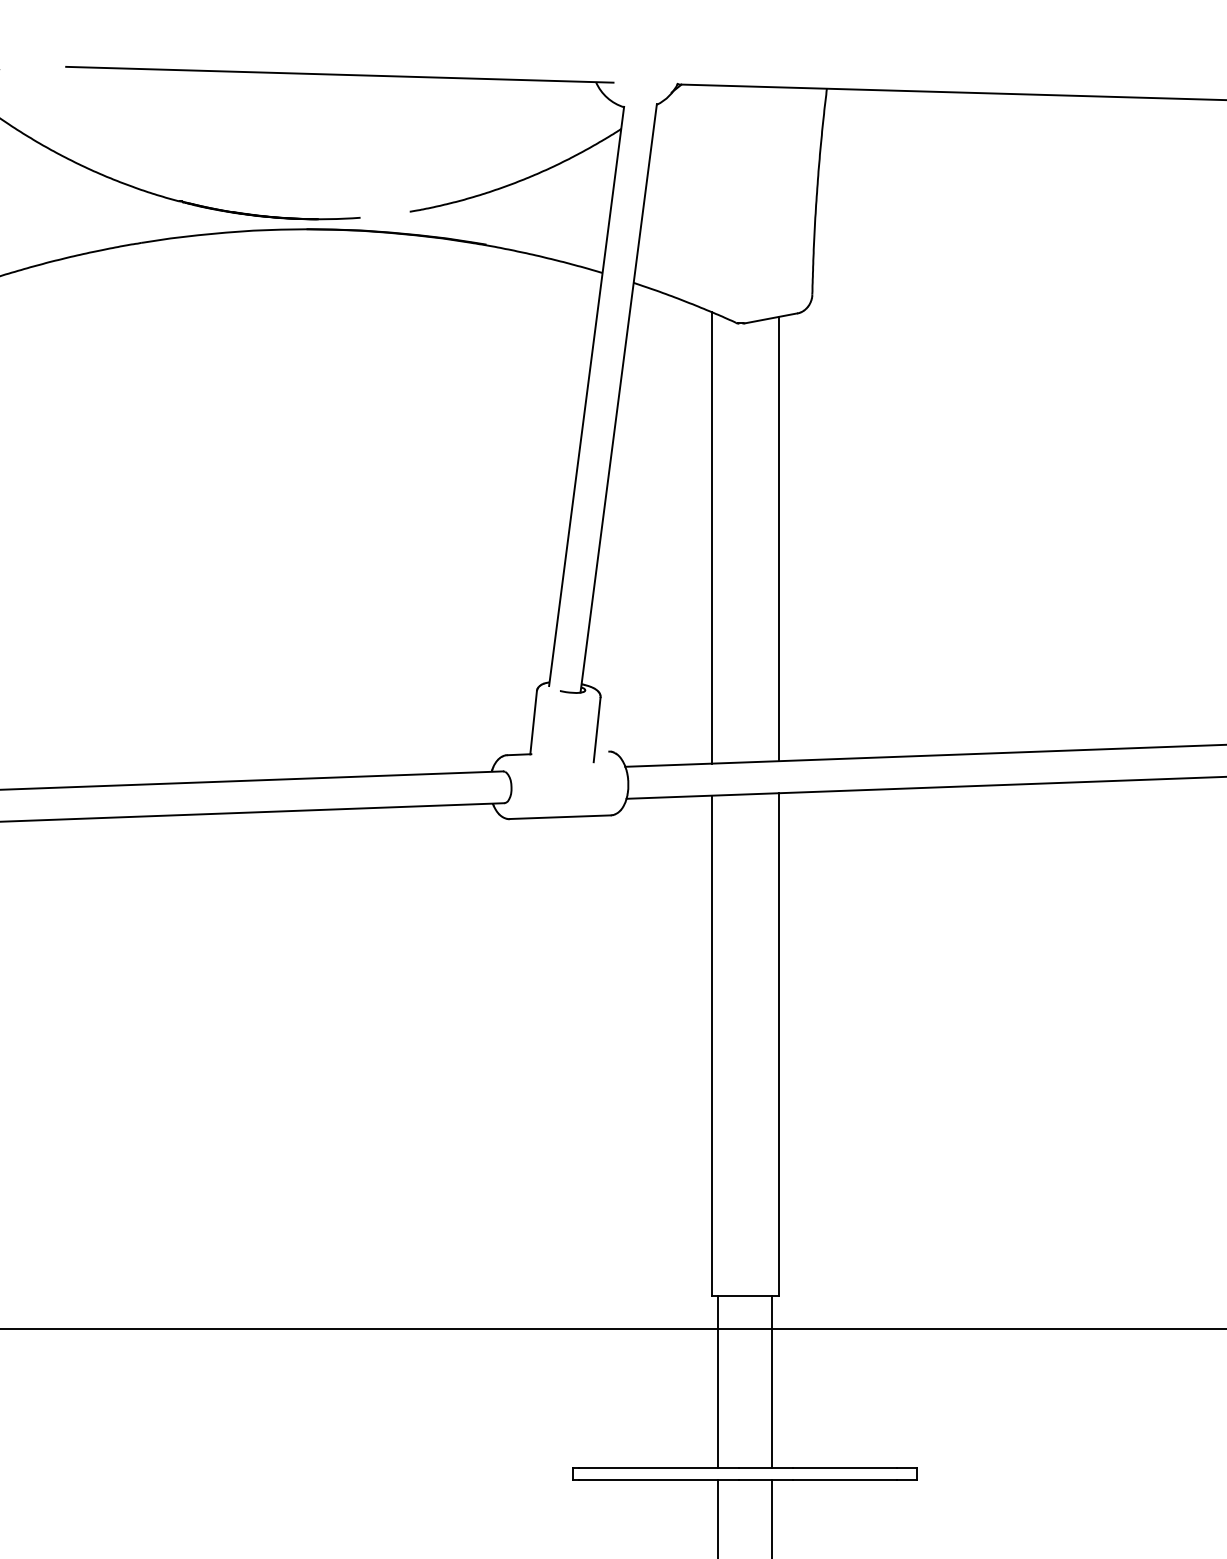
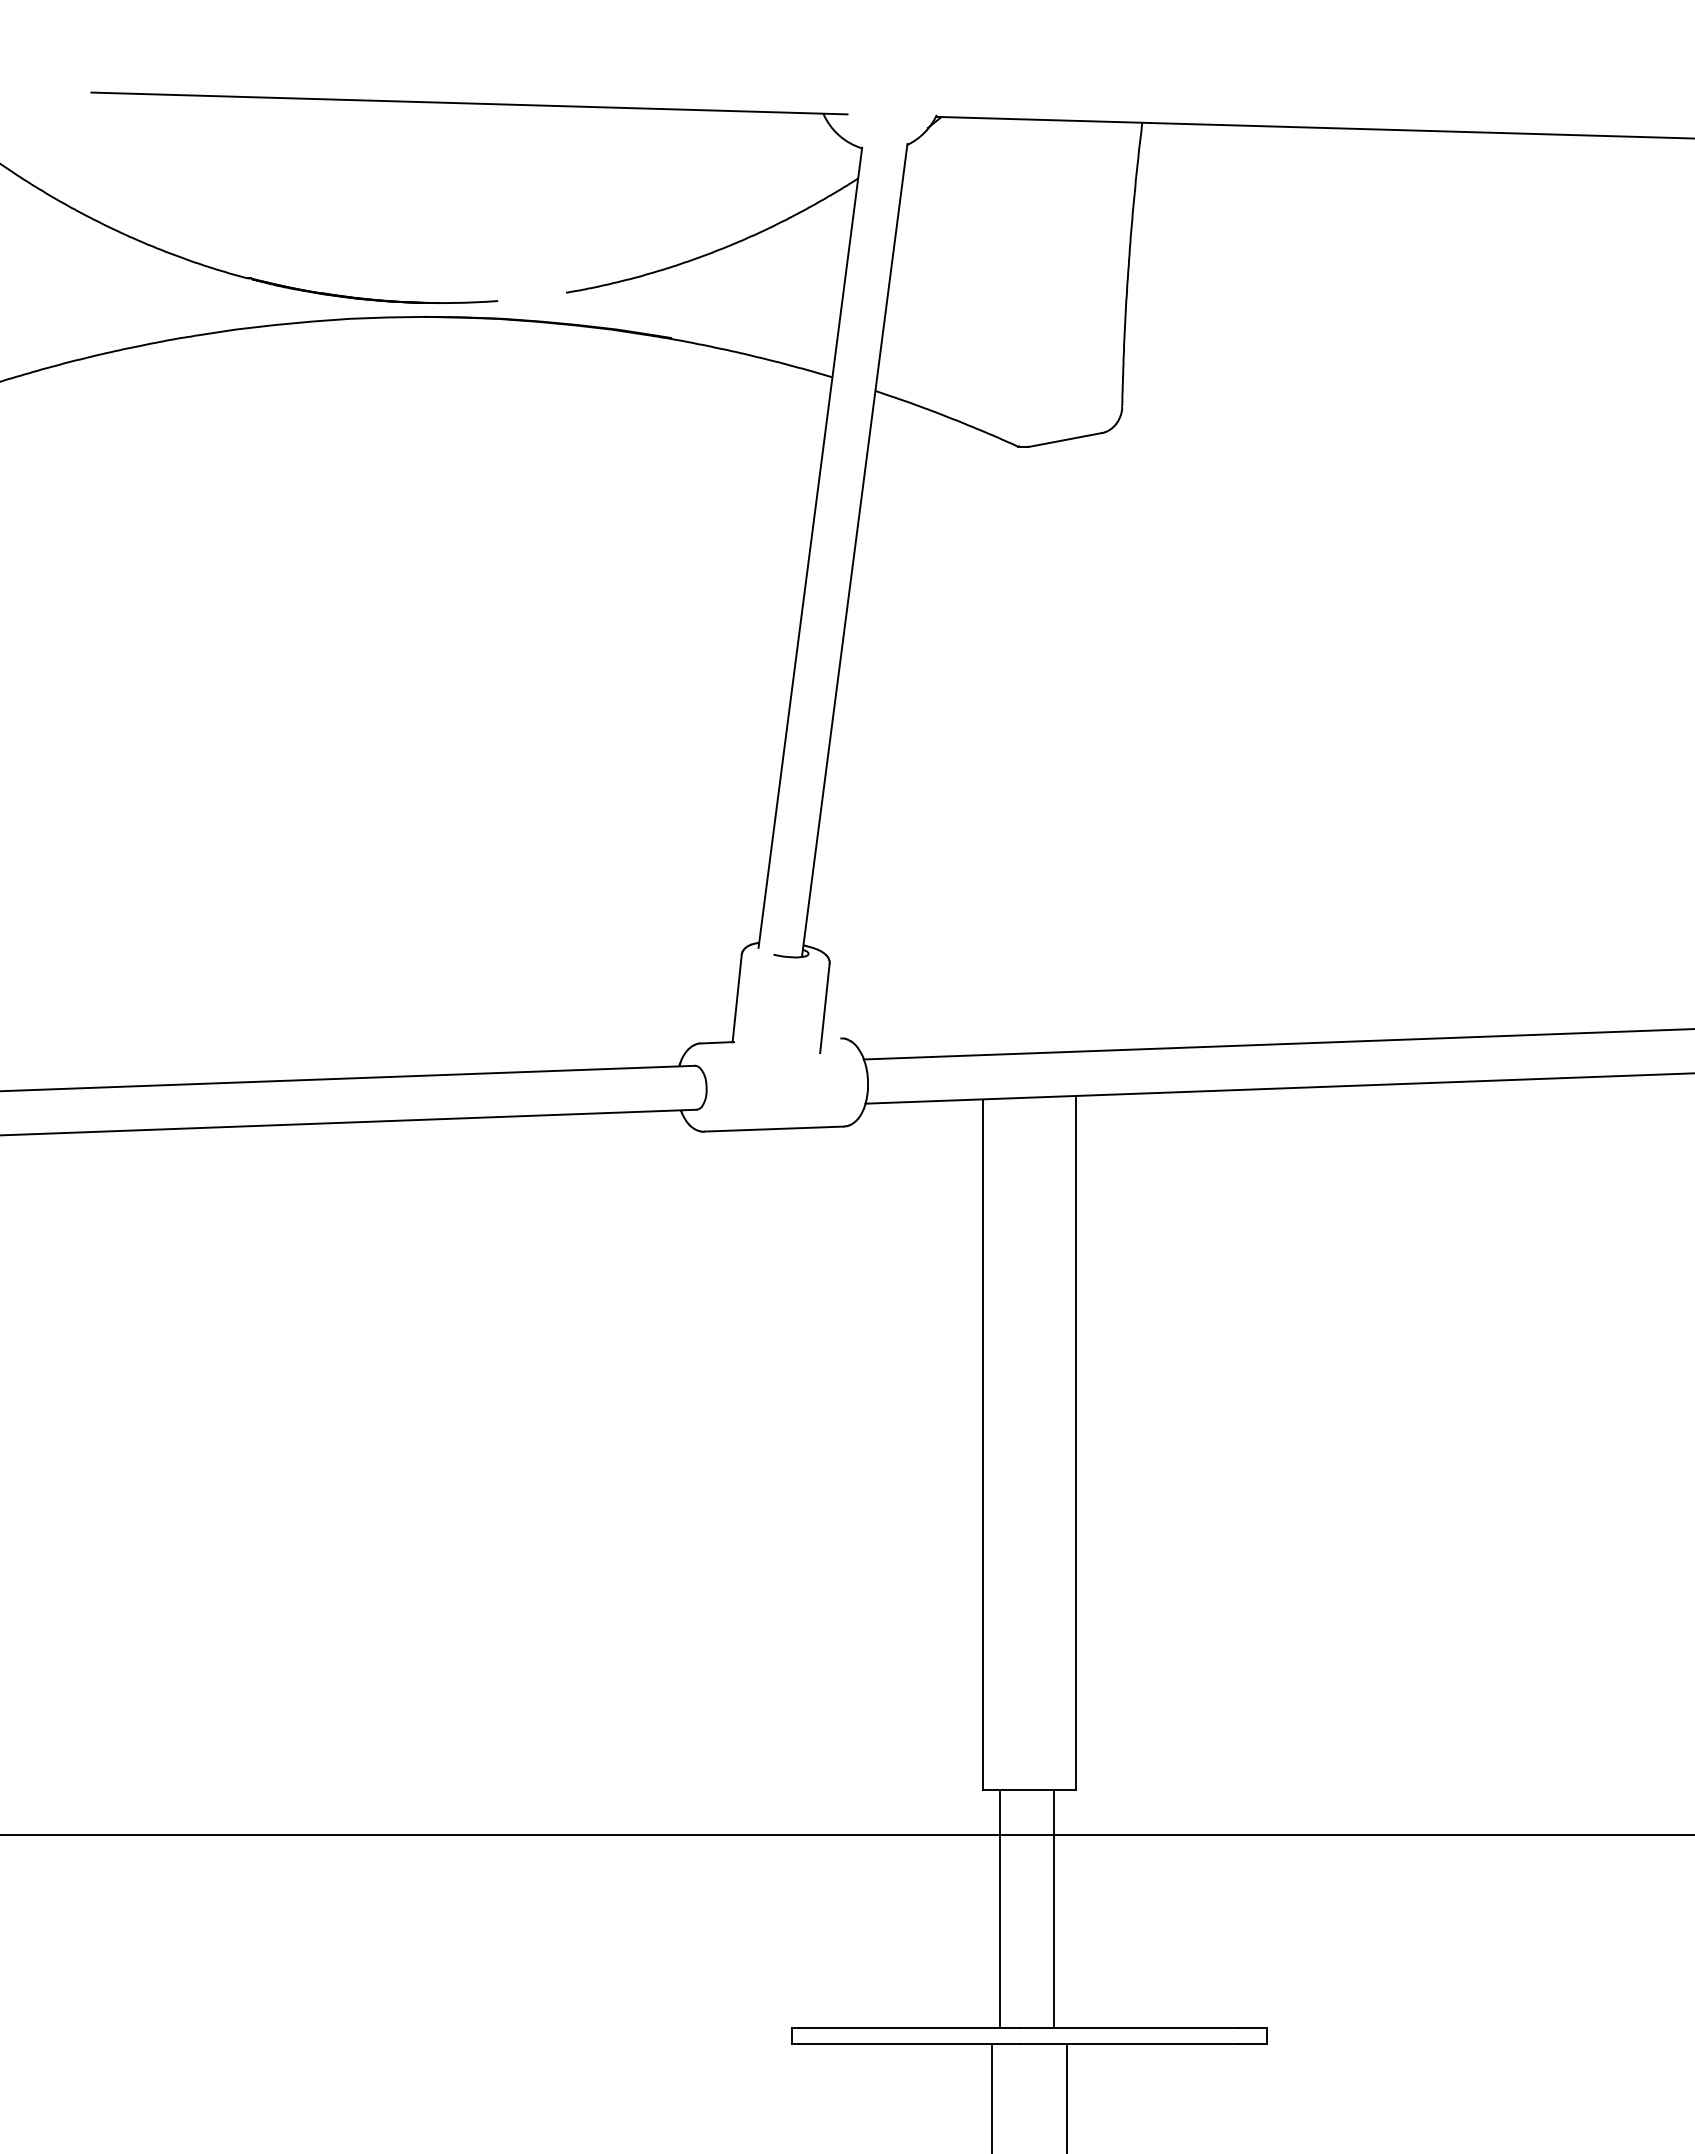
line: (711, 538) -> (983, 743), removed
line: (778, 538) -> (1075, 744), removed
line: (718, 1381) -> (1054, 1908), moved
line: (772, 1381) -> (999, 1908), moved

